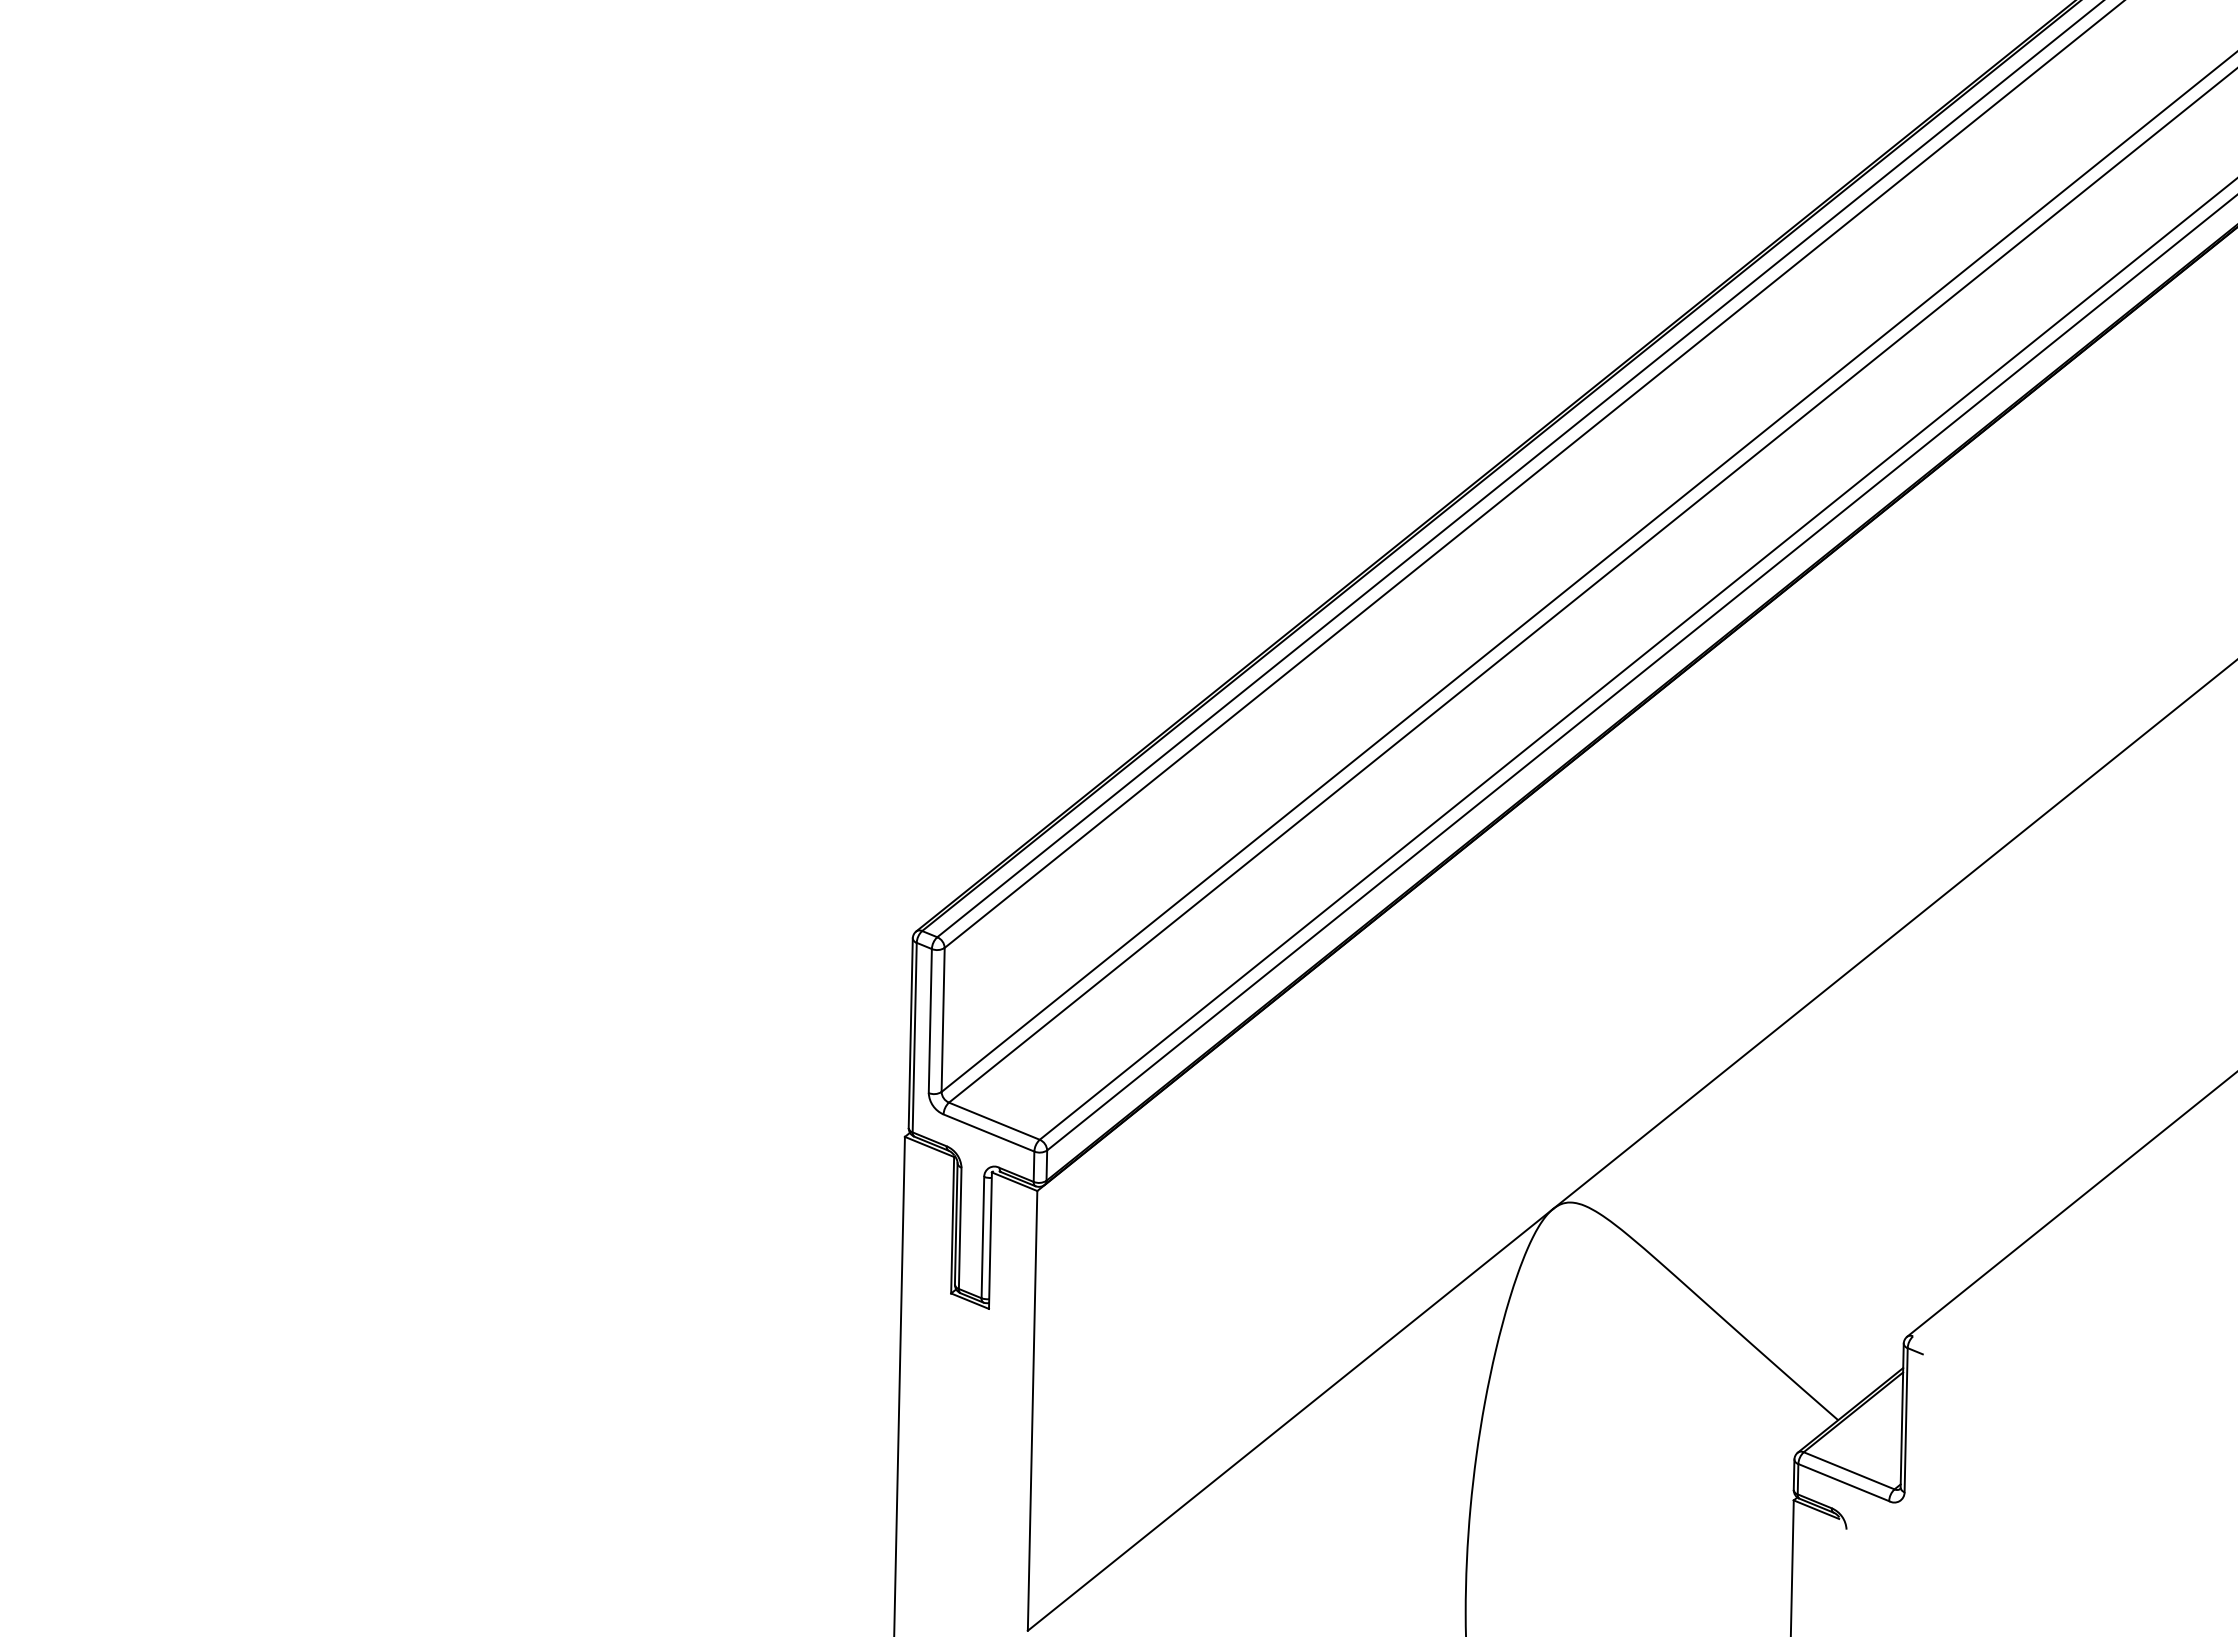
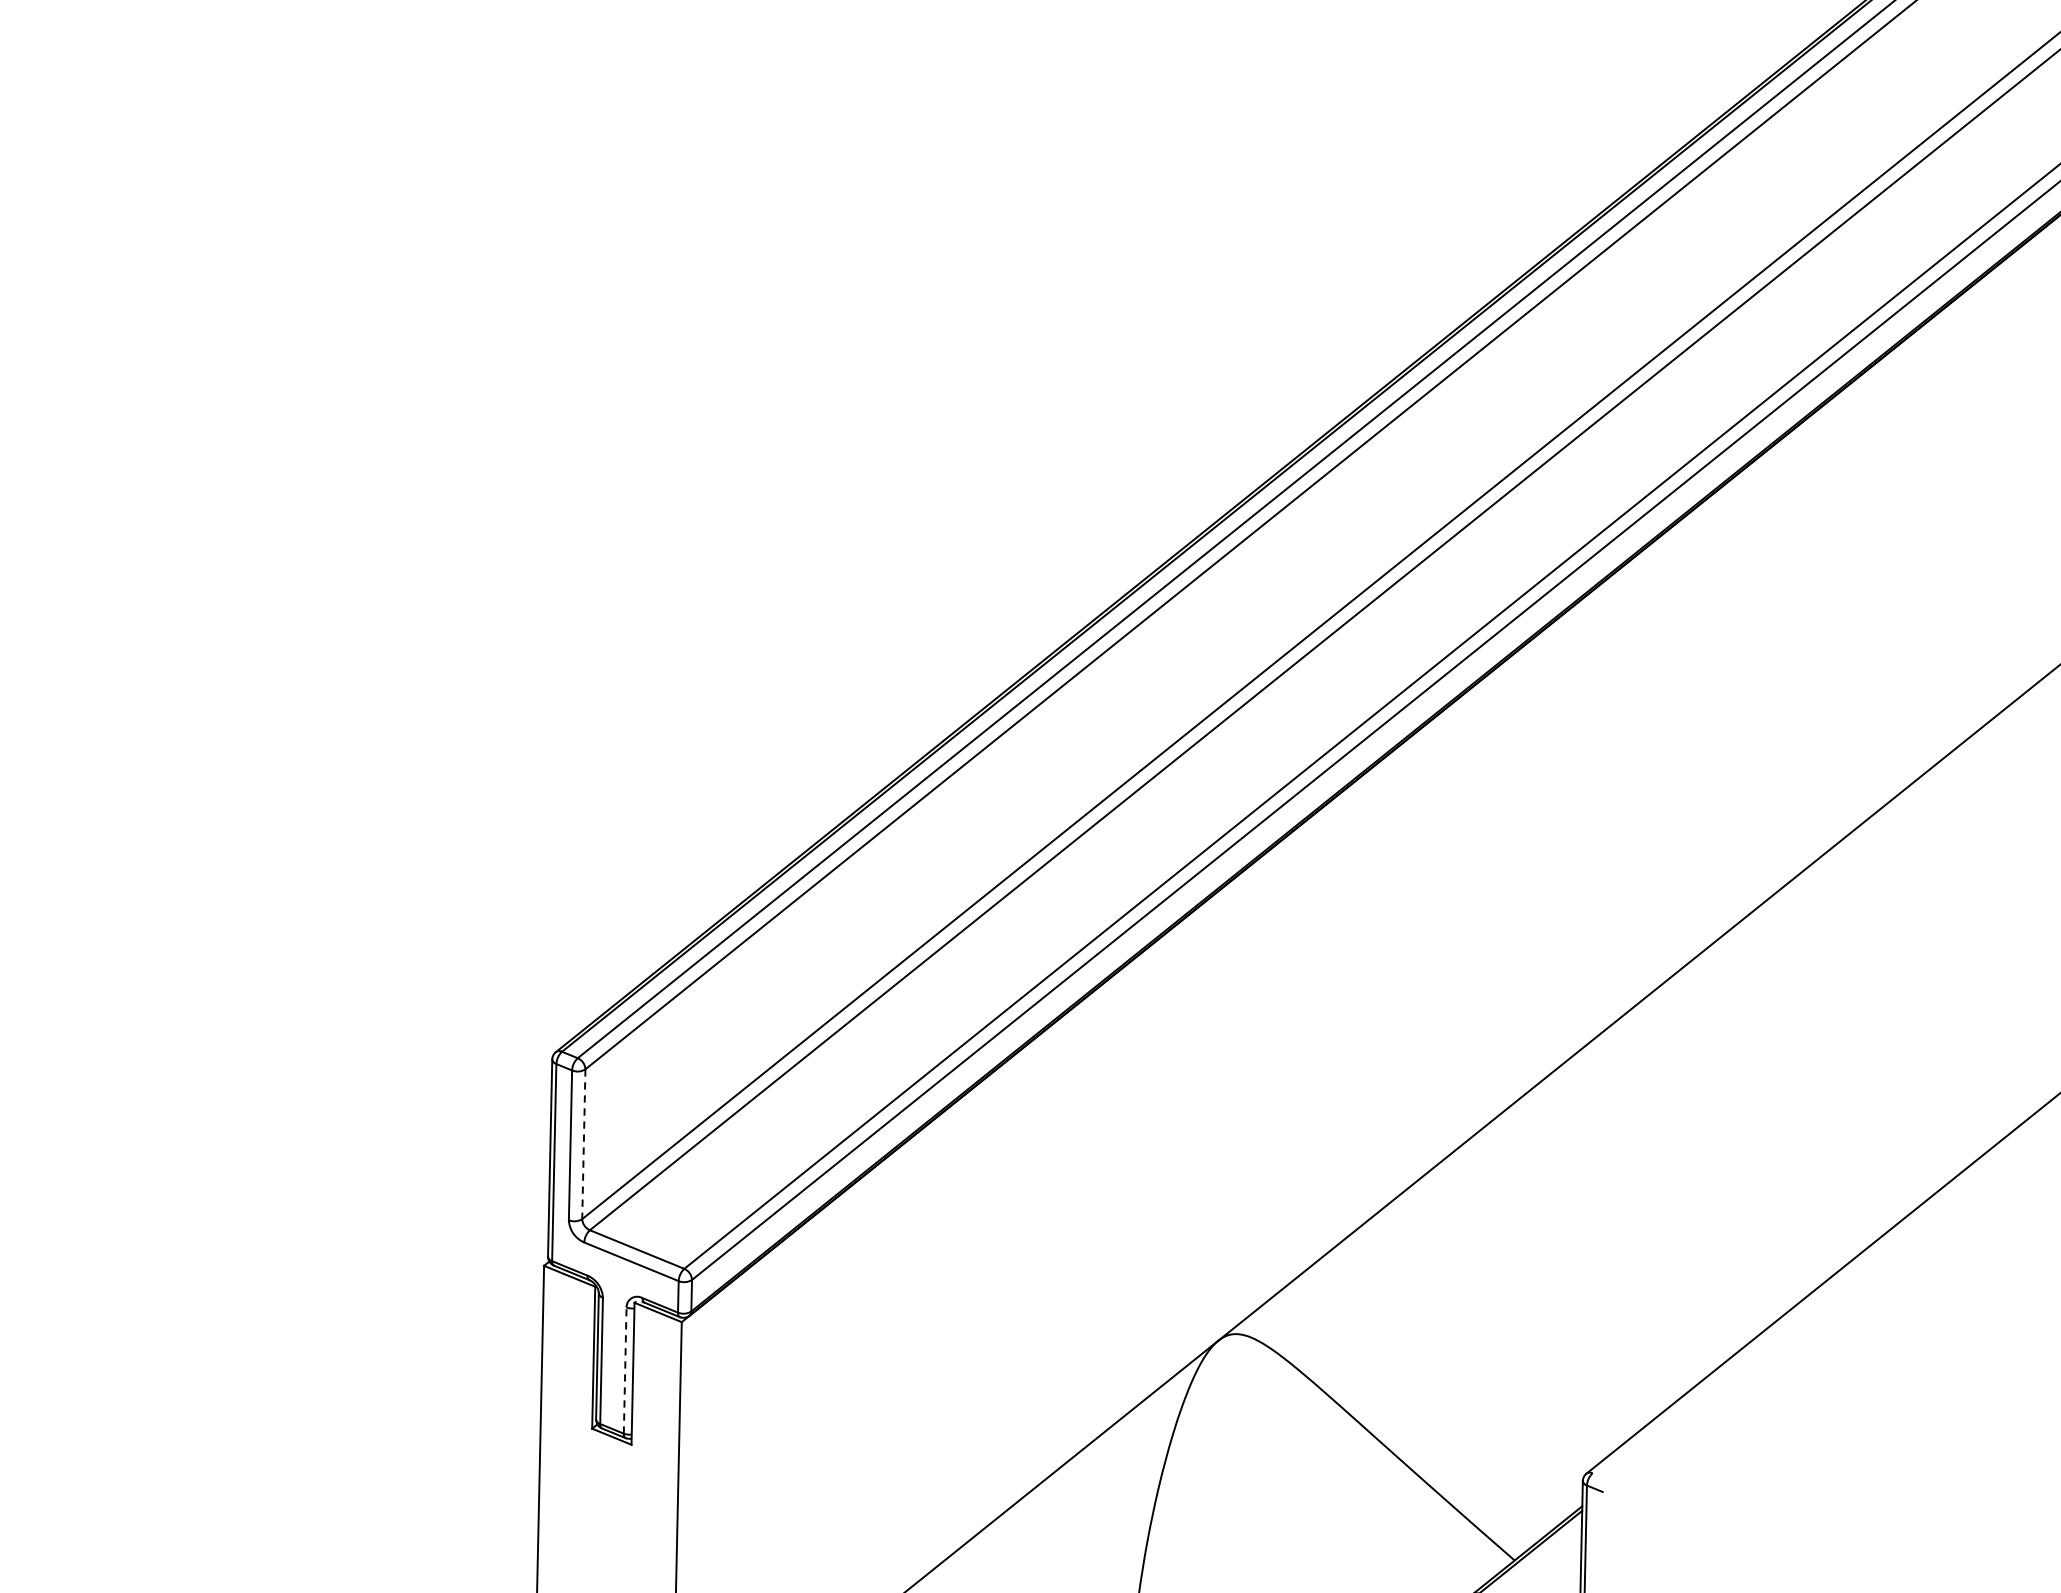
line: (943, 1020) -> (584, 1144), solid -> dashed
line: (982, 1237) -> (624, 1370), solid -> dashed

